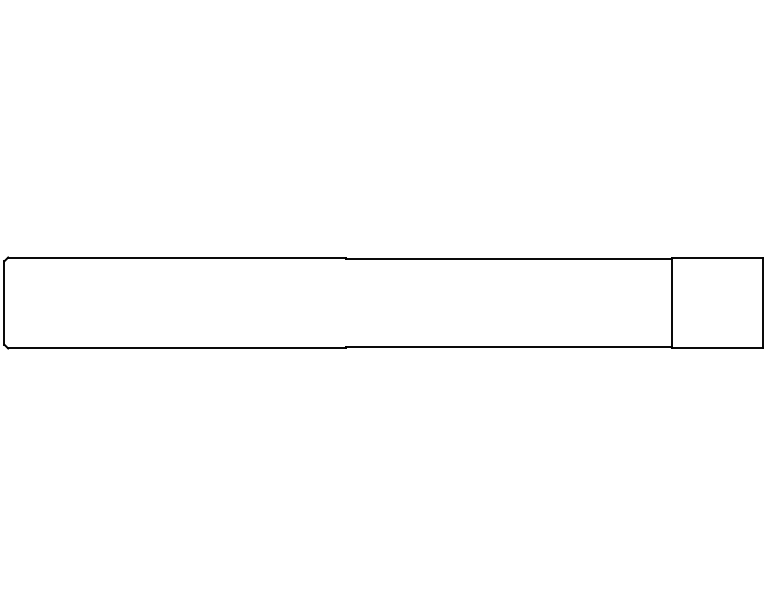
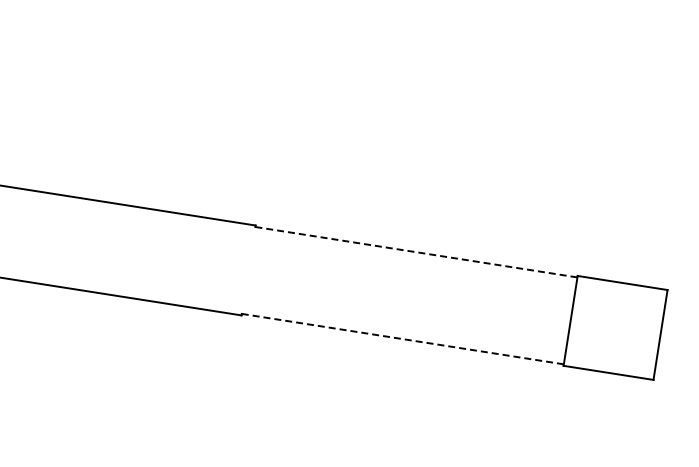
line: (509, 259) -> (417, 252), solid -> dashed
line: (508, 346) -> (402, 338), solid -> dashed

